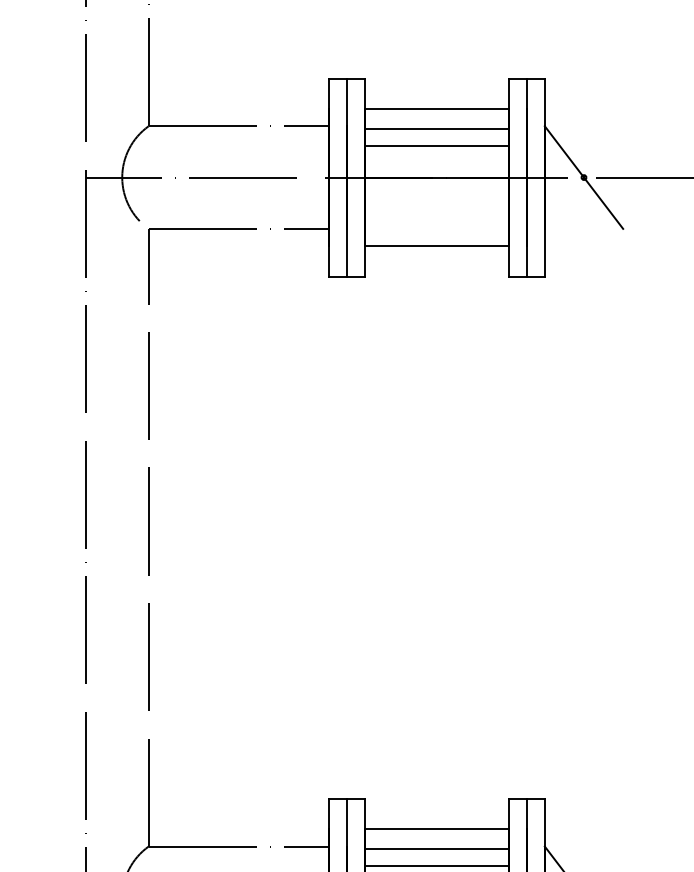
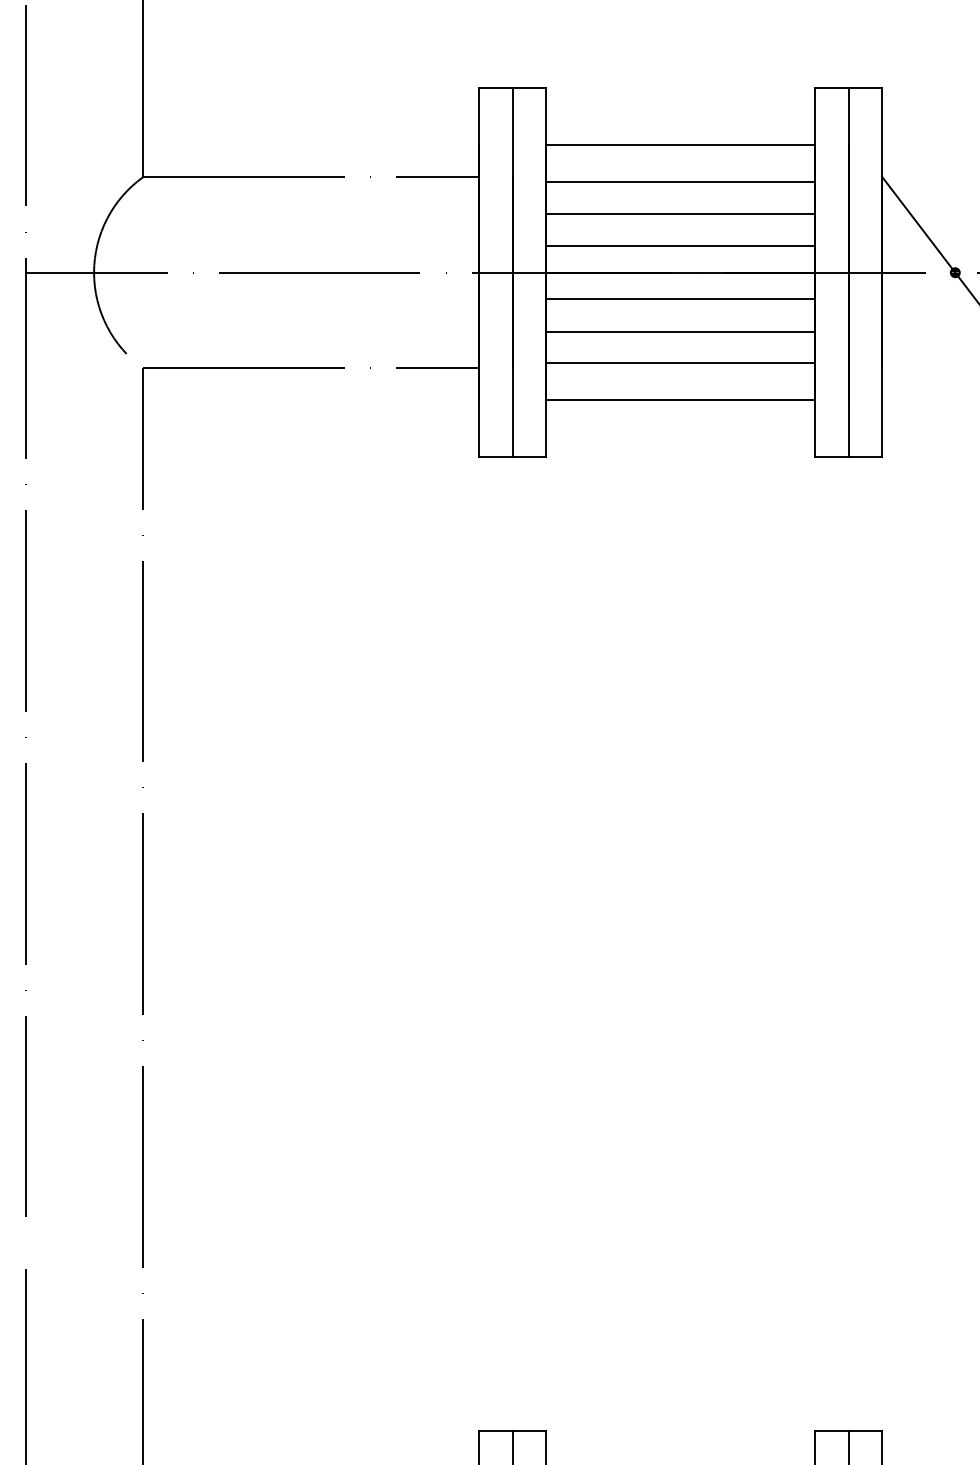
line: (436, 163) -> (680, 246), added
line: (436, 191) -> (680, 298), added
line: (436, 209) -> (680, 332), added
line: (436, 225) -> (680, 362), added

